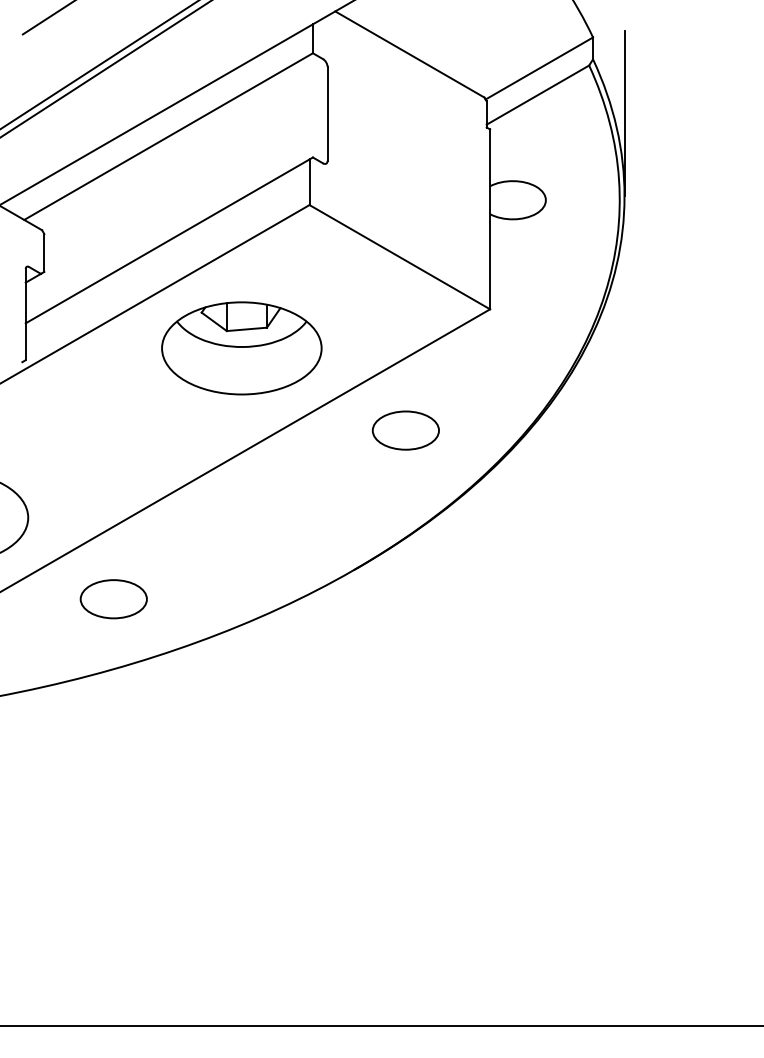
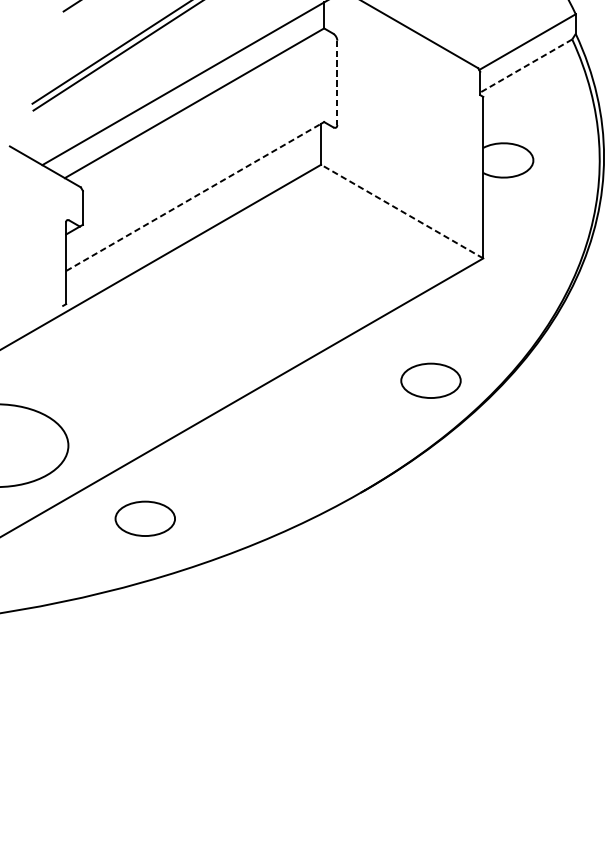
line: (537, 95) -> (525, 66), solid -> dashed
line: (327, 113) -> (337, 82), solid -> dashed
line: (624, 113) -> (604, 82), removed
line: (167, 241) -> (193, 197), solid -> dashed
line: (399, 256) -> (401, 210), solid -> dashed
part: (241, 348) -> (259, 293), removed
part: (405, 430) -> (430, 380), moved

